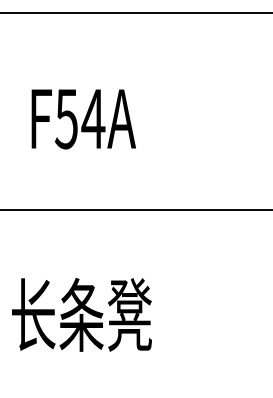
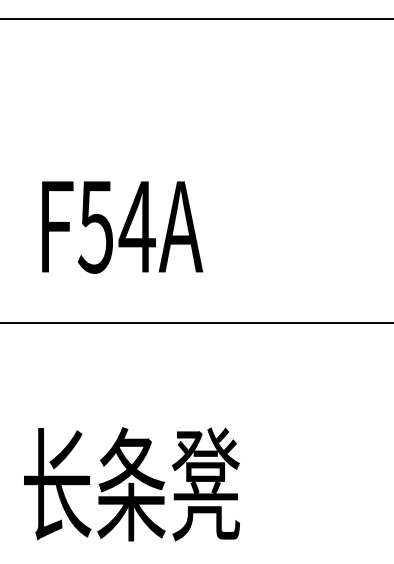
text: (83, 119) -> (122, 227), moved

